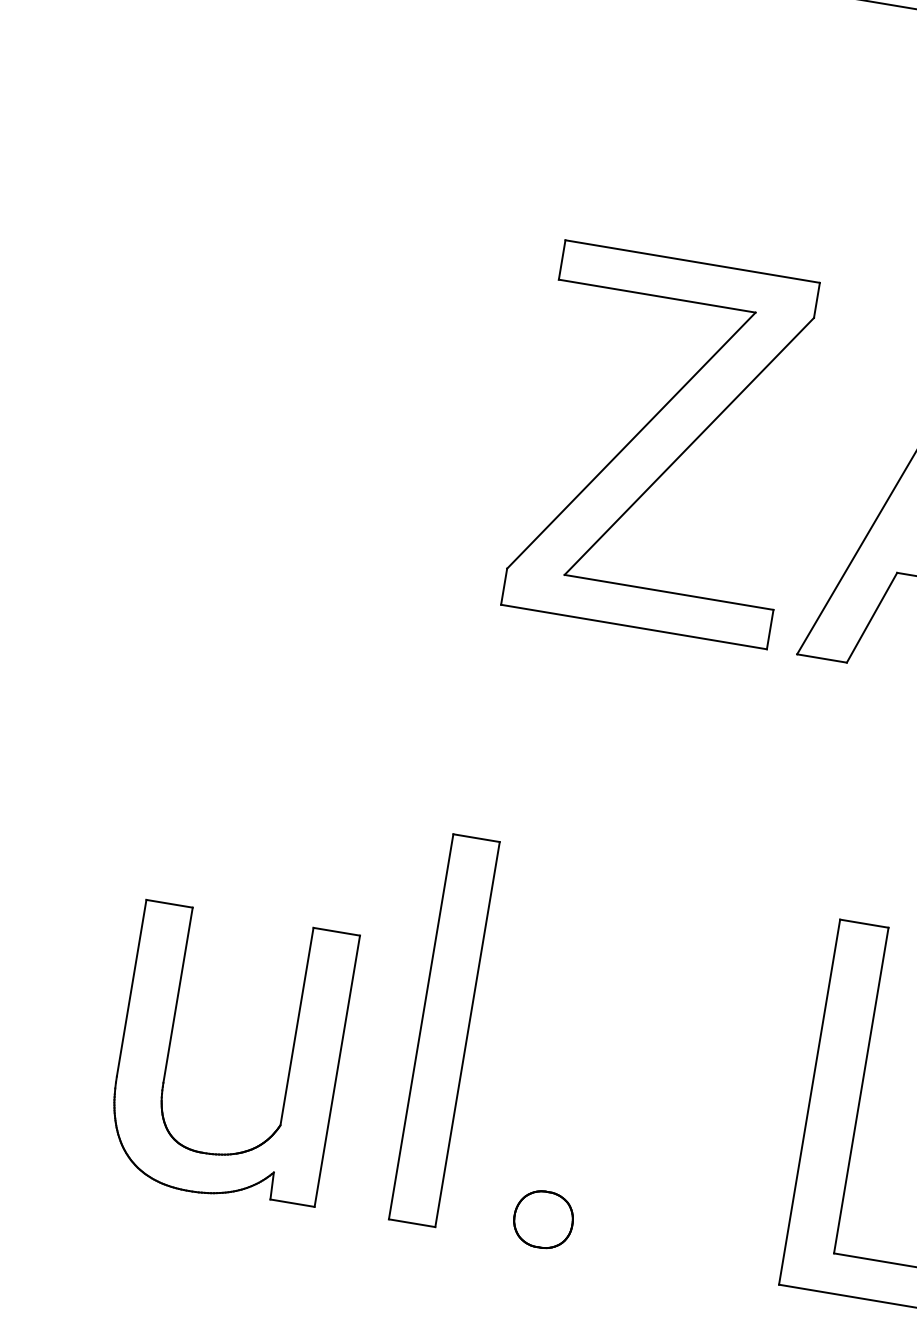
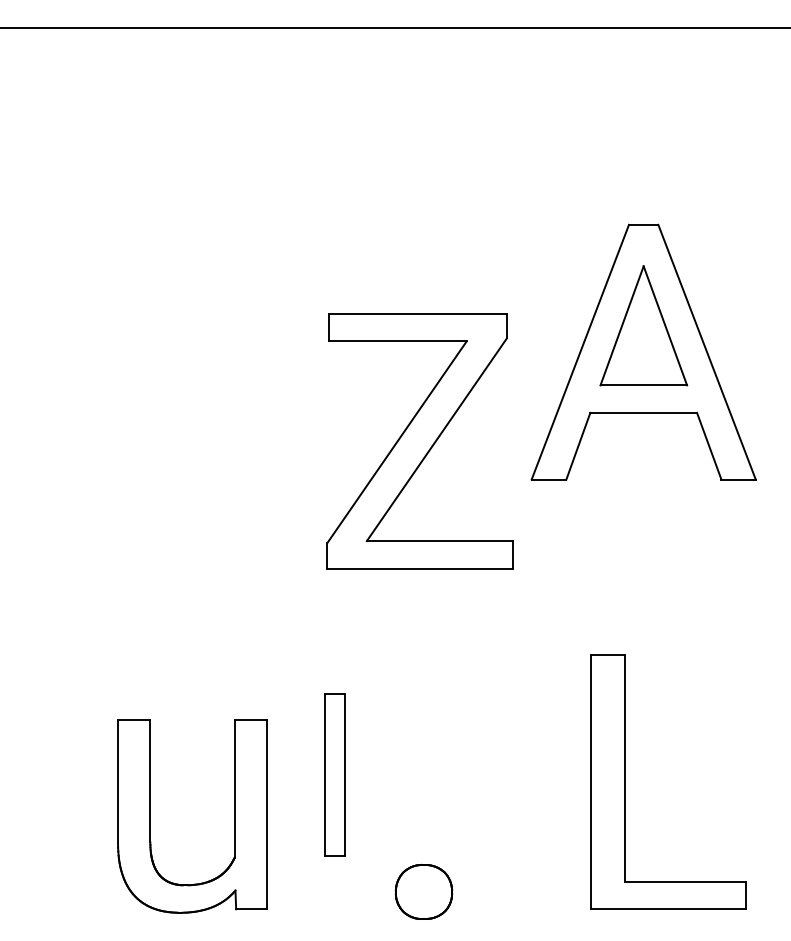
part: (663, 444) -> (419, 441), moved
part: (443, 1029) -> (334, 774), size x0.6
part: (543, 1218) -> (423, 891), size x1.4

